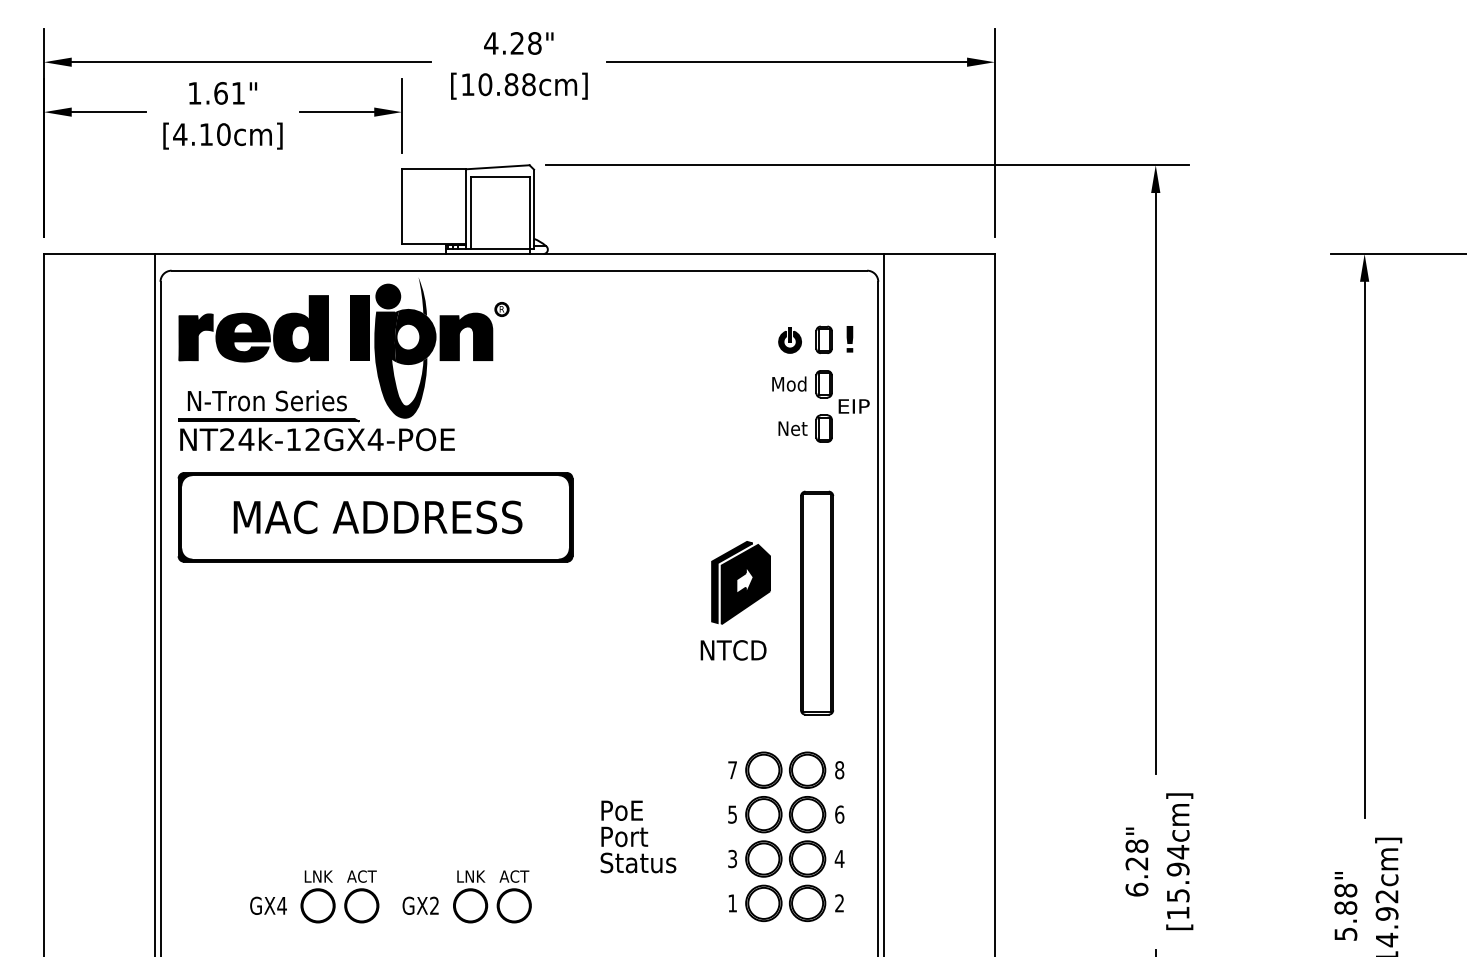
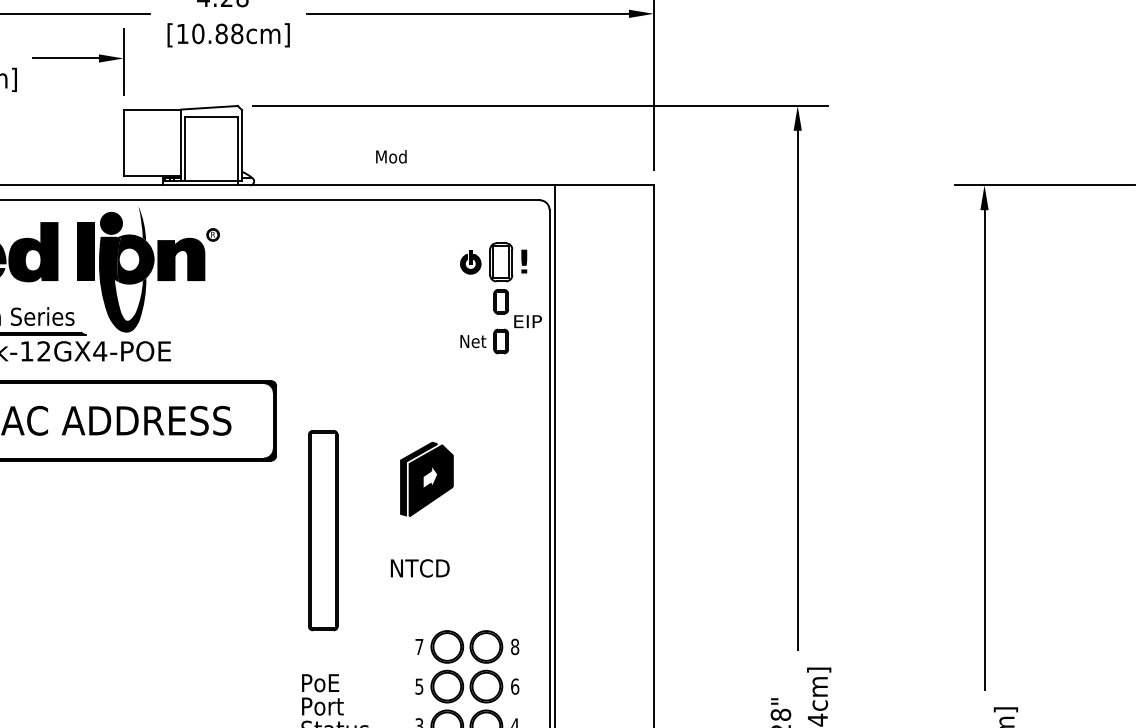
part: (823, 339) -> (500, 261), size x1.6
text: (789, 383) -> (391, 156), moved
part: (817, 602) -> (323, 530), moved
text: (733, 650) -> (420, 568), moved

